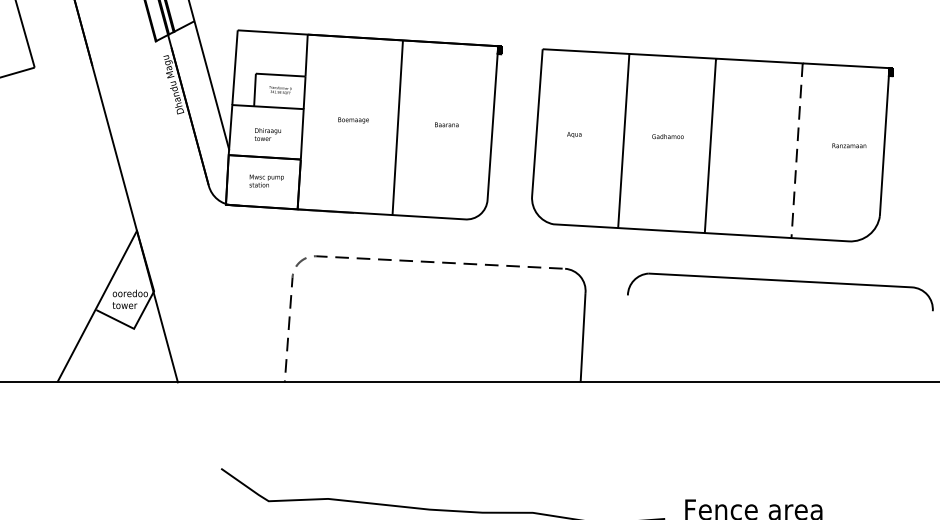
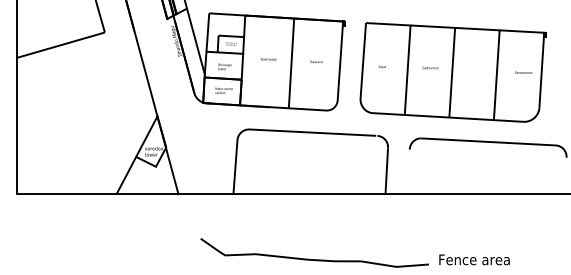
line: (796, 151) -> (496, 75), dashed -> solid
line: (354, 258) -> (269, 130), dashed -> solid

